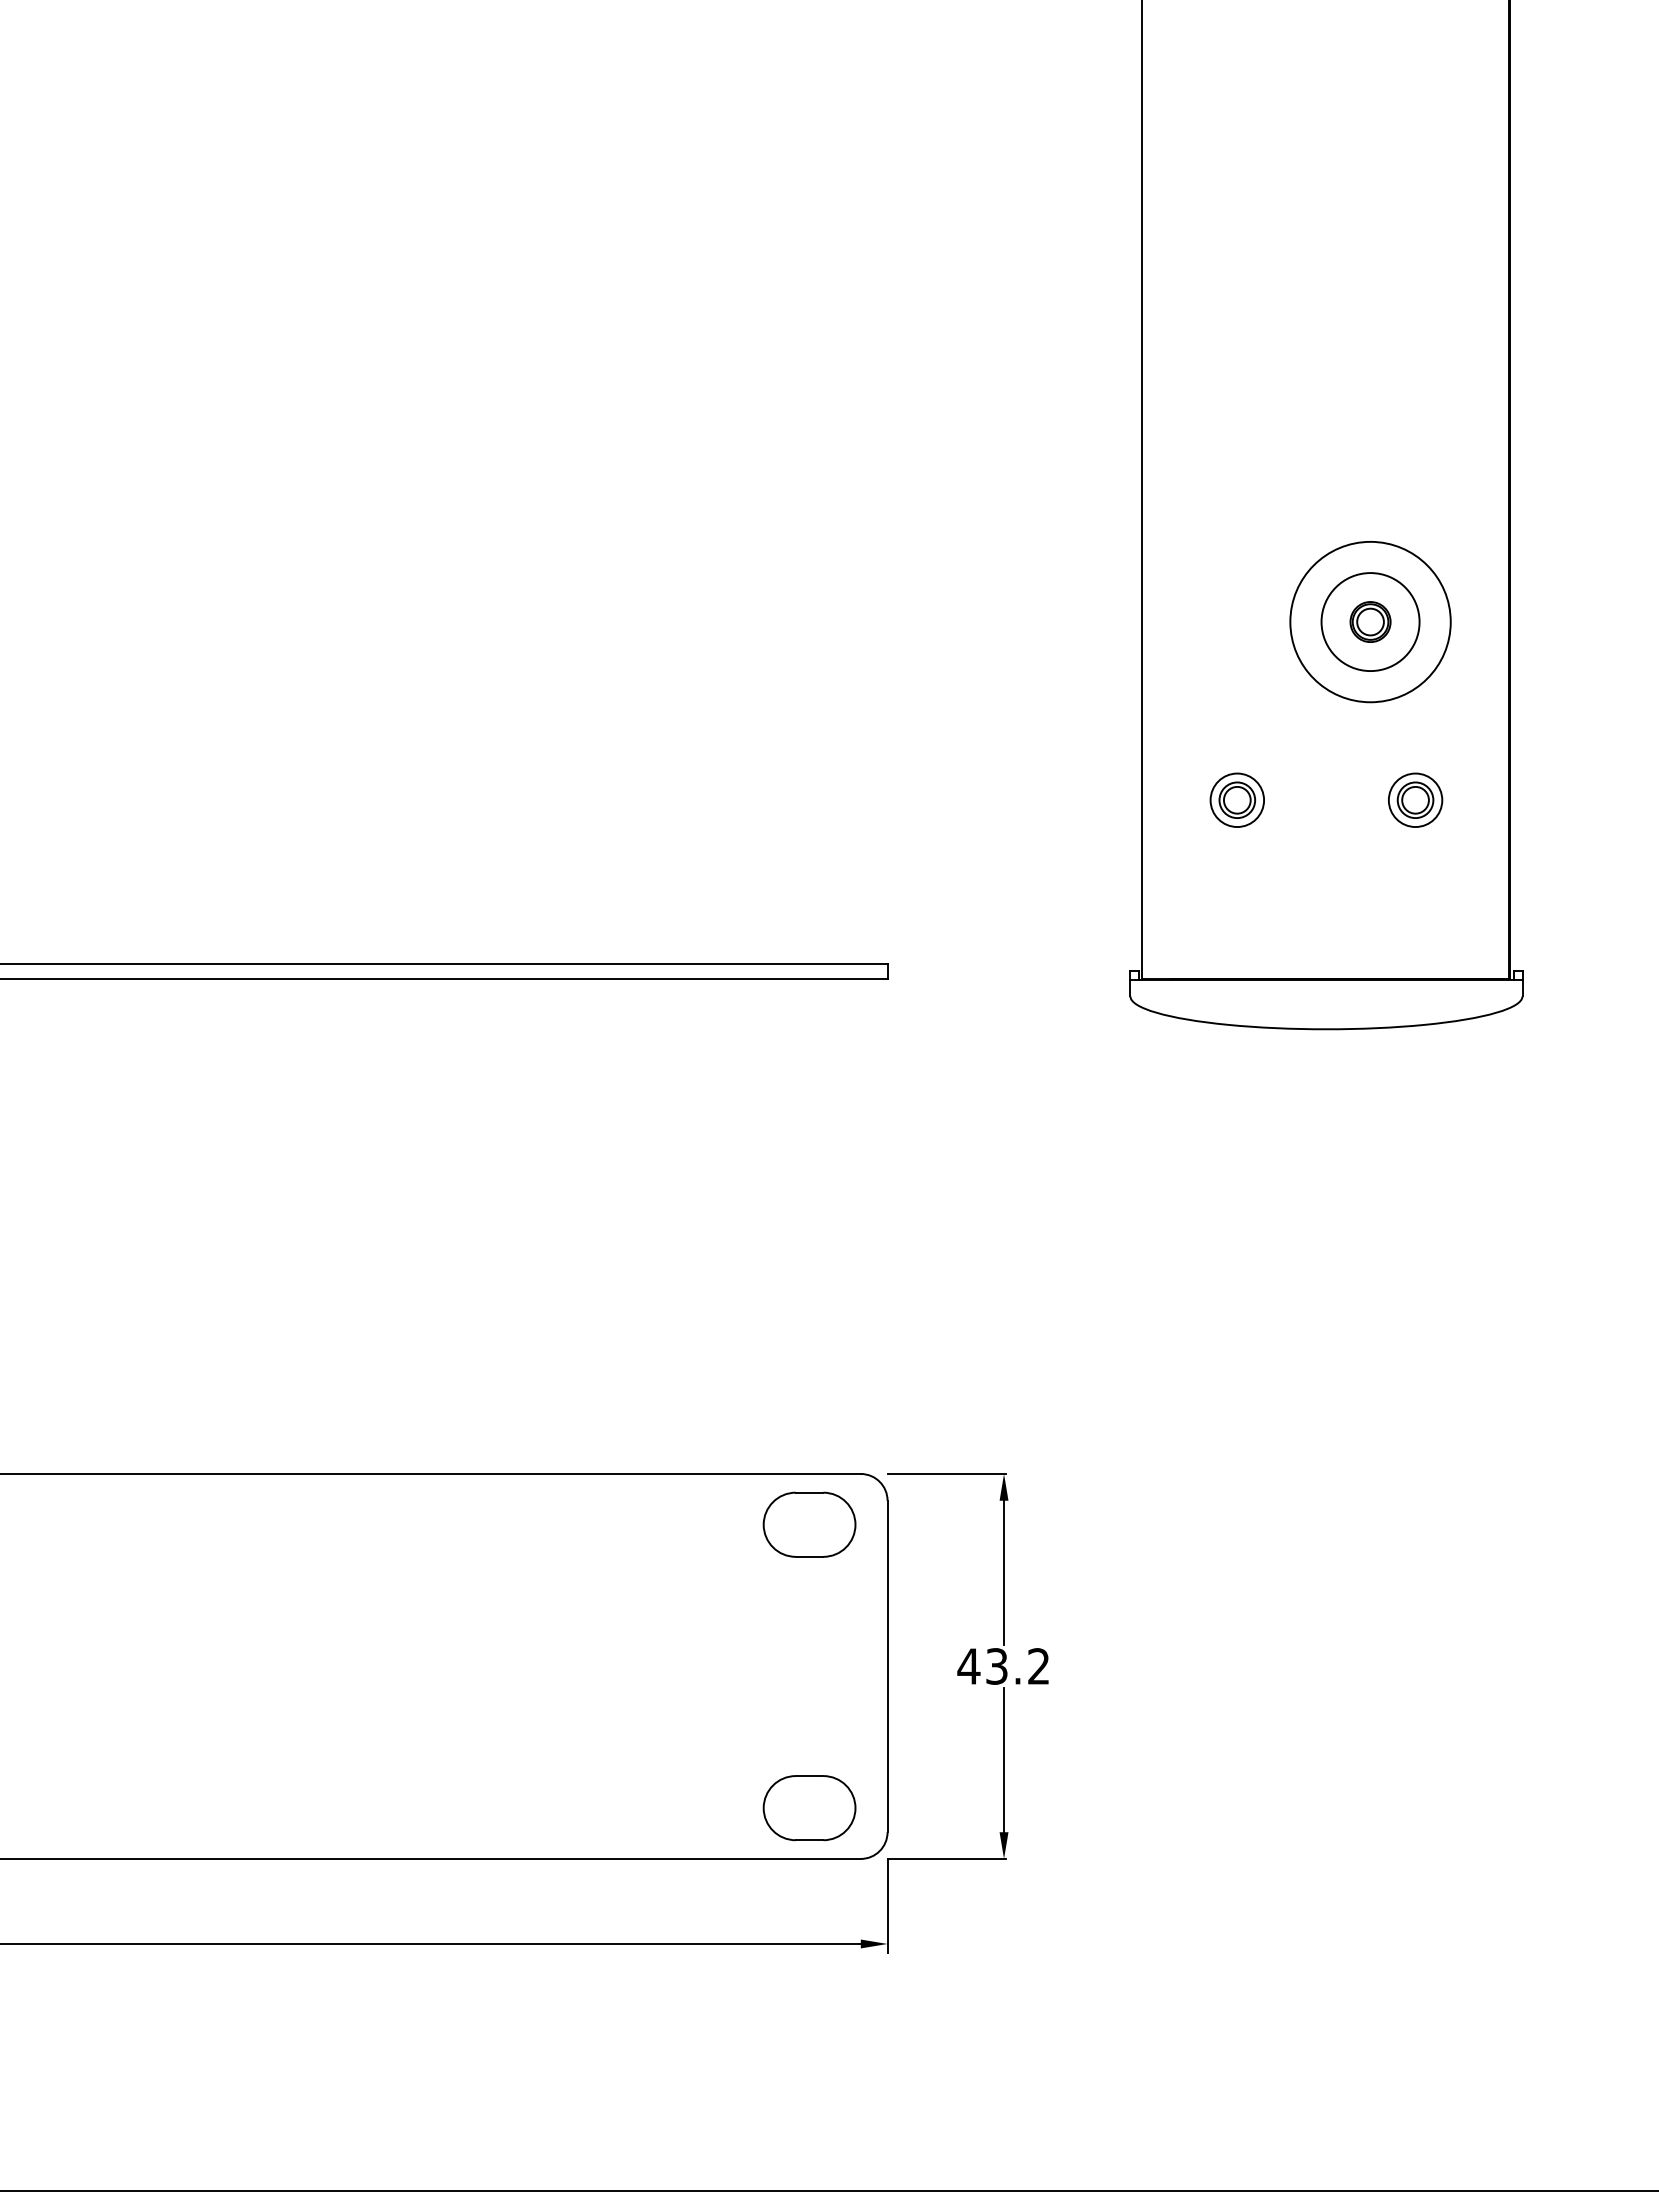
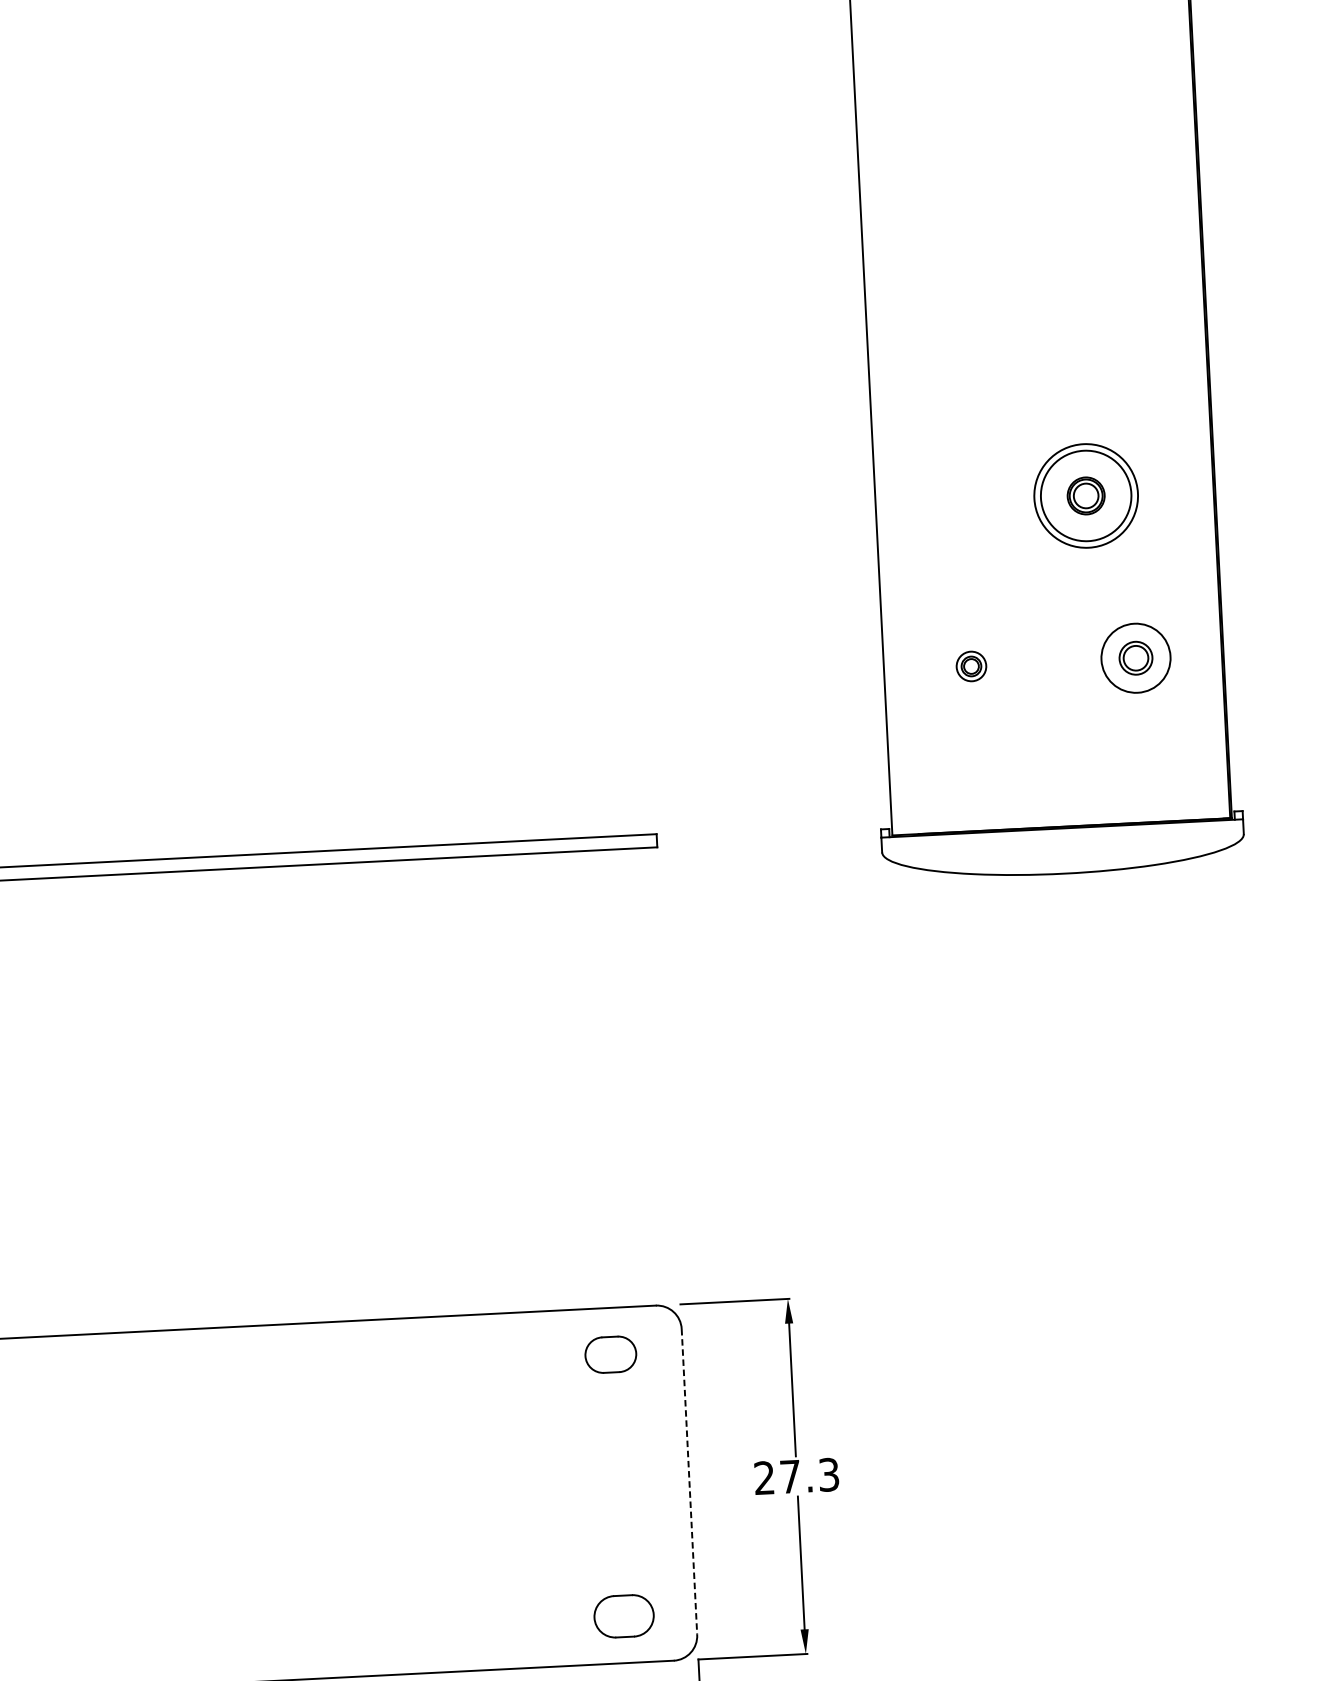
circle: (1370, 621) -> (1086, 495), size x0.7
part: (1236, 799) -> (970, 665), size x0.6
circle: (1415, 800) -> (1135, 658), size x1.4
part: (809, 1524) -> (610, 1354), size x0.6
line: (887, 1666) -> (689, 1481), solid -> dashed
text: (1003, 1666) -> (796, 1476), 43.2 -> 27.3
part: (809, 1808) -> (624, 1616), size x0.7

